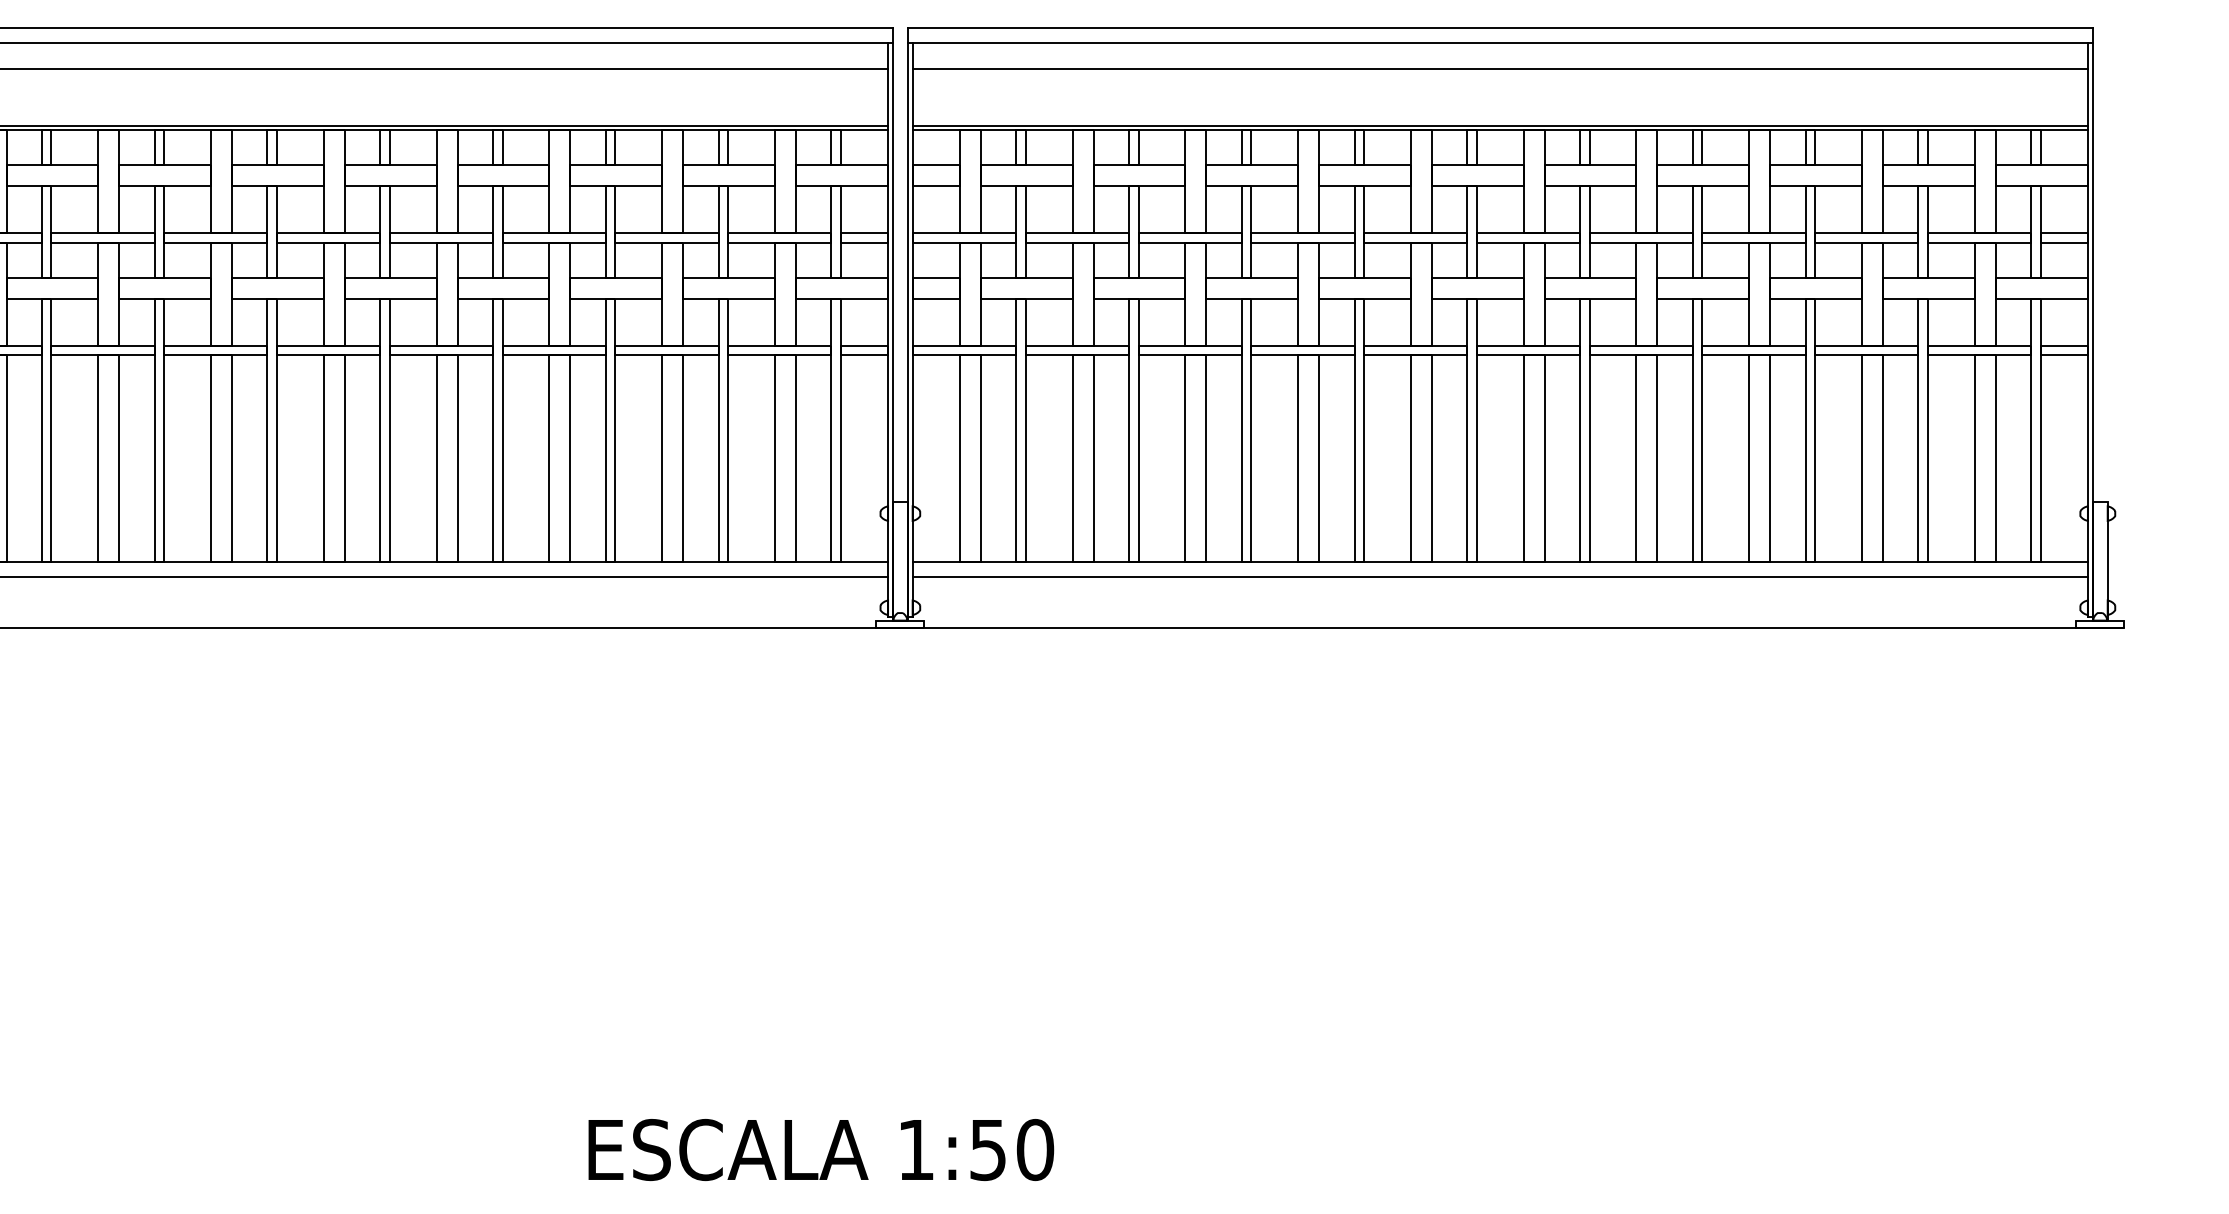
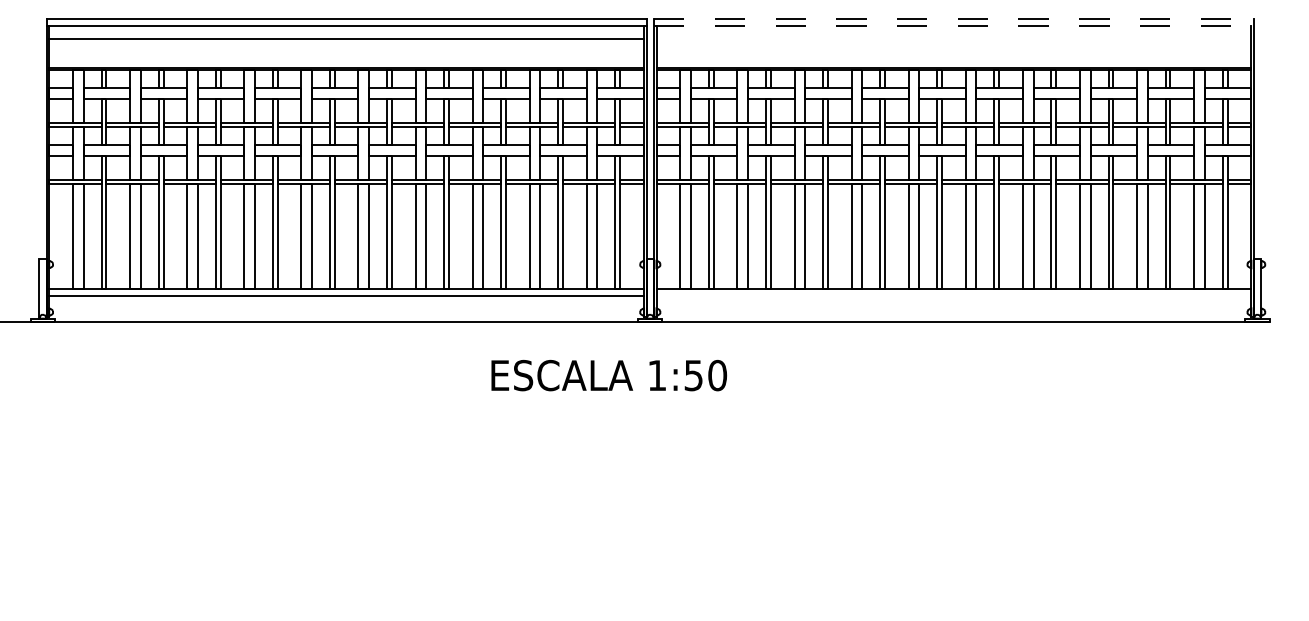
line: (1499, 27) -> (953, 18), solid -> dashed
line: (1499, 43) -> (953, 26), solid -> dashed
line: (1499, 69) -> (953, 39), removed
line: (1499, 576) -> (953, 296), removed
text: (821, 1149) -> (609, 375), moved

